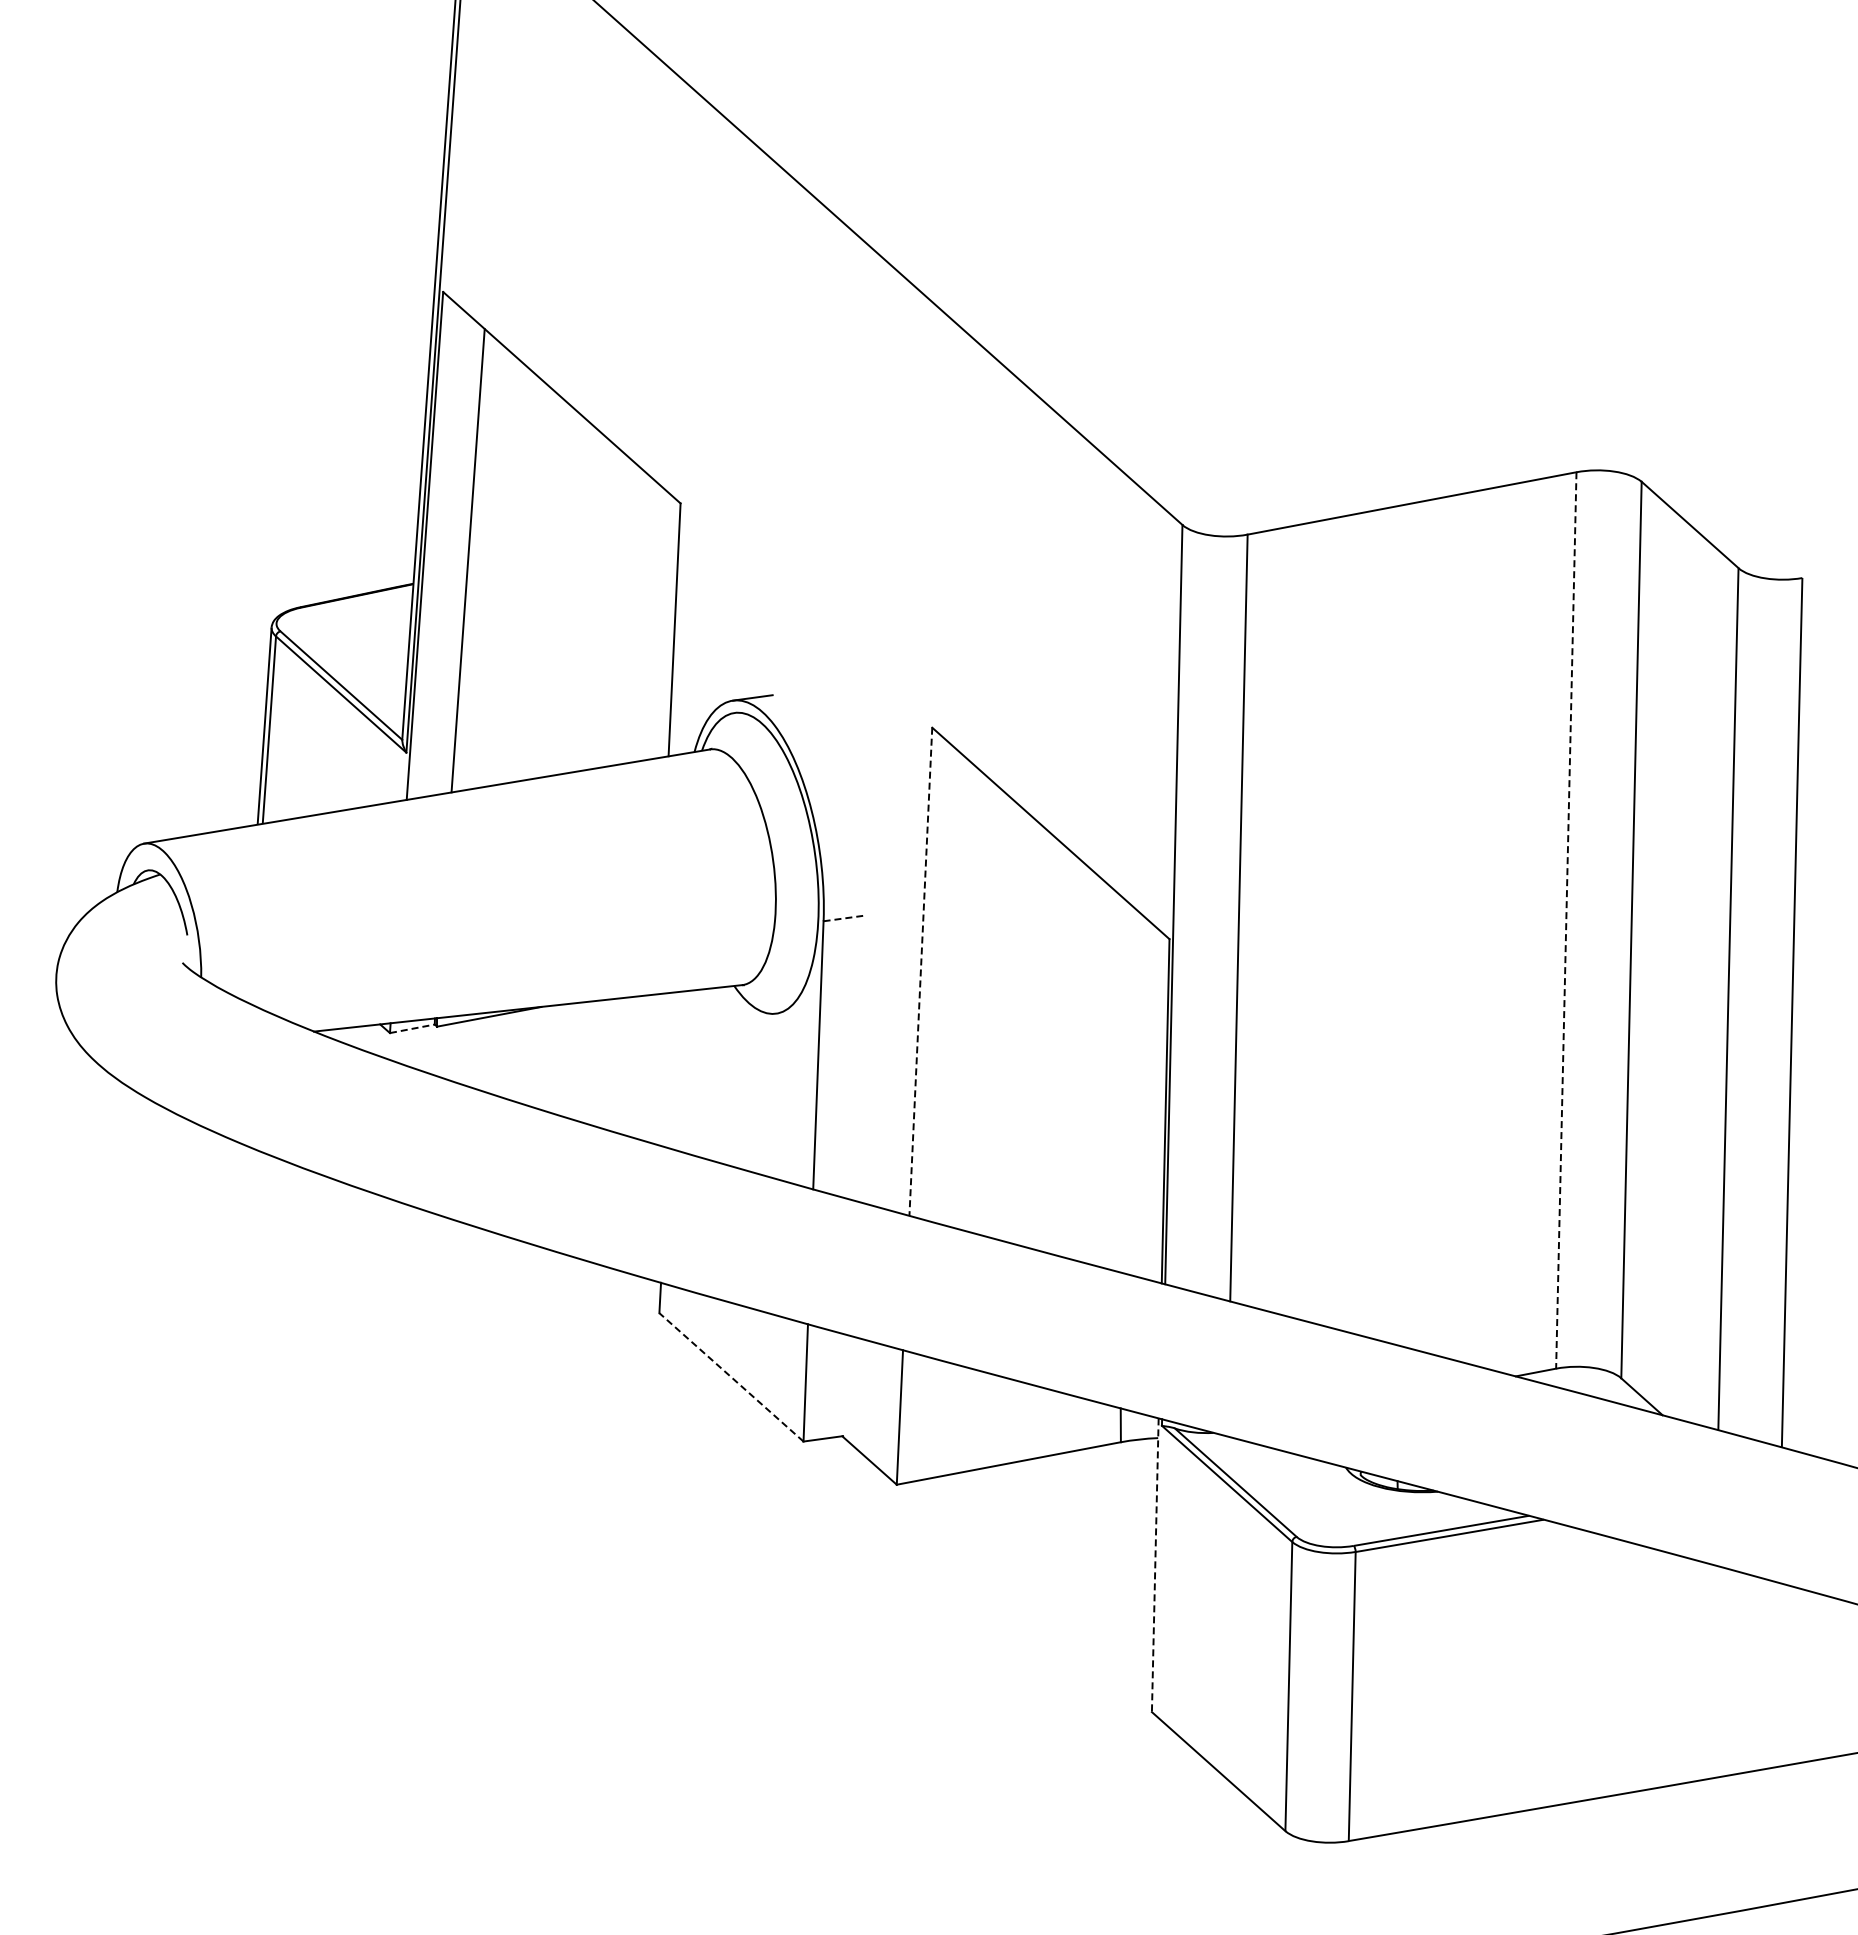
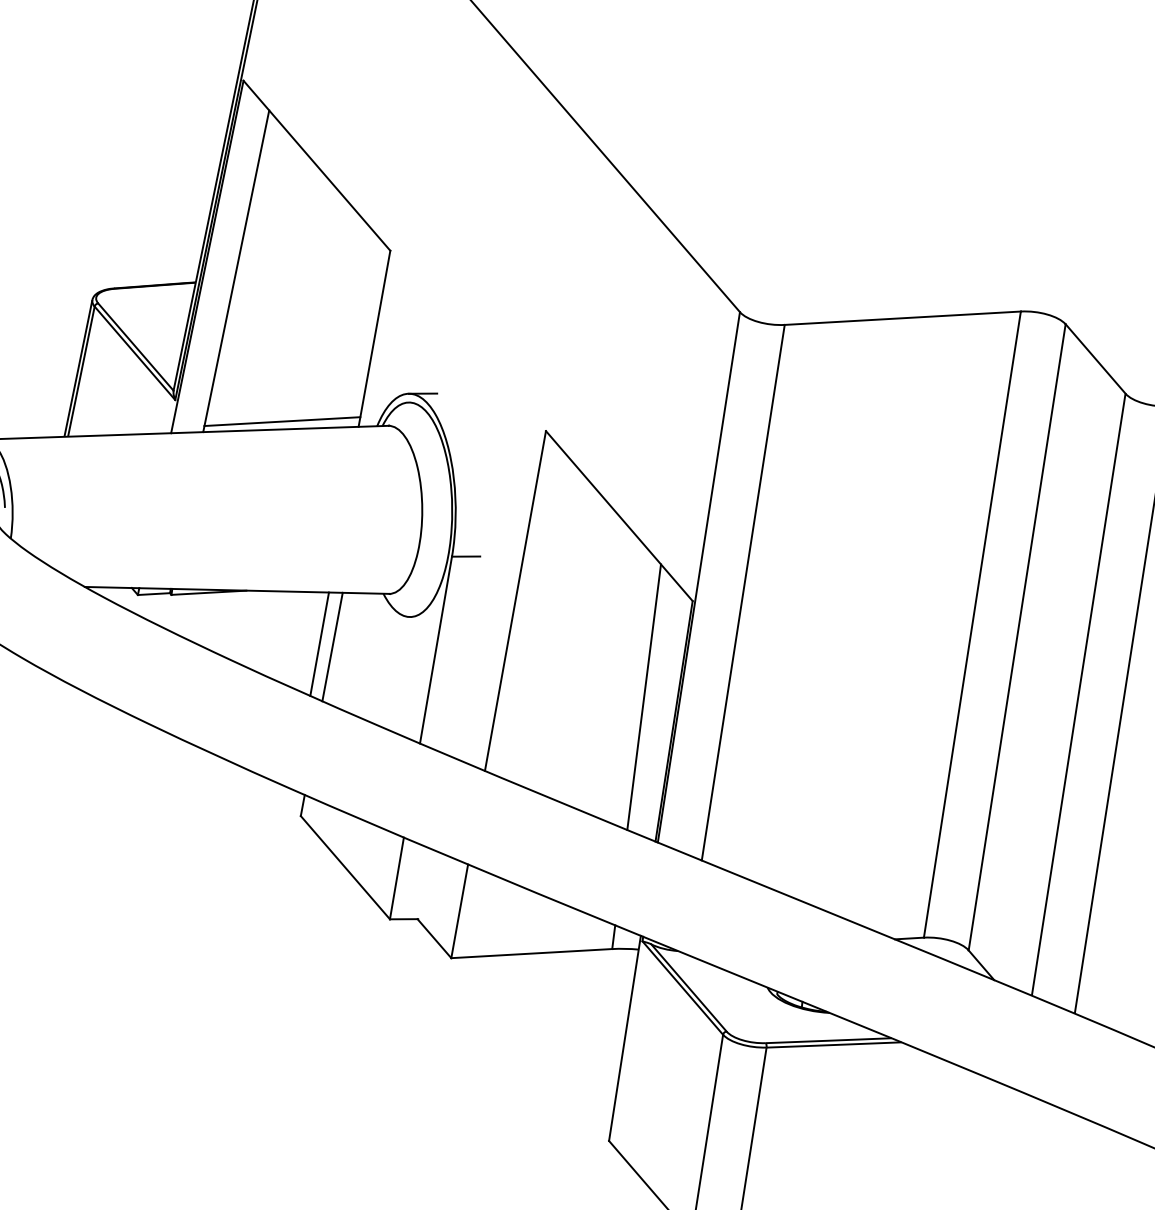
line: (560, 762) -> (282, 421), added
line: (843, 918) -> (466, 556), dashed -> solid
line: (1566, 920) -> (972, 624), dashed -> solid
line: (920, 972) -> (515, 601), dashed -> solid
line: (412, 1028) -> (154, 593), dashed -> solid
line: (653, 1068) -> (319, 644), added
line: (672, 1070) -> (332, 647), added
line: (1119, 1082) -> (644, 696), added
line: (731, 1377) -> (345, 867), dashed -> solid
line: (1155, 1565) -> (625, 1038), dashed -> solid

